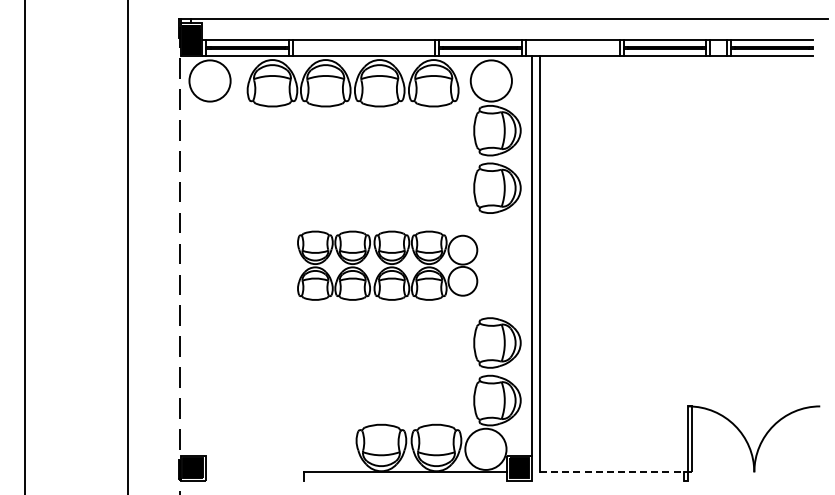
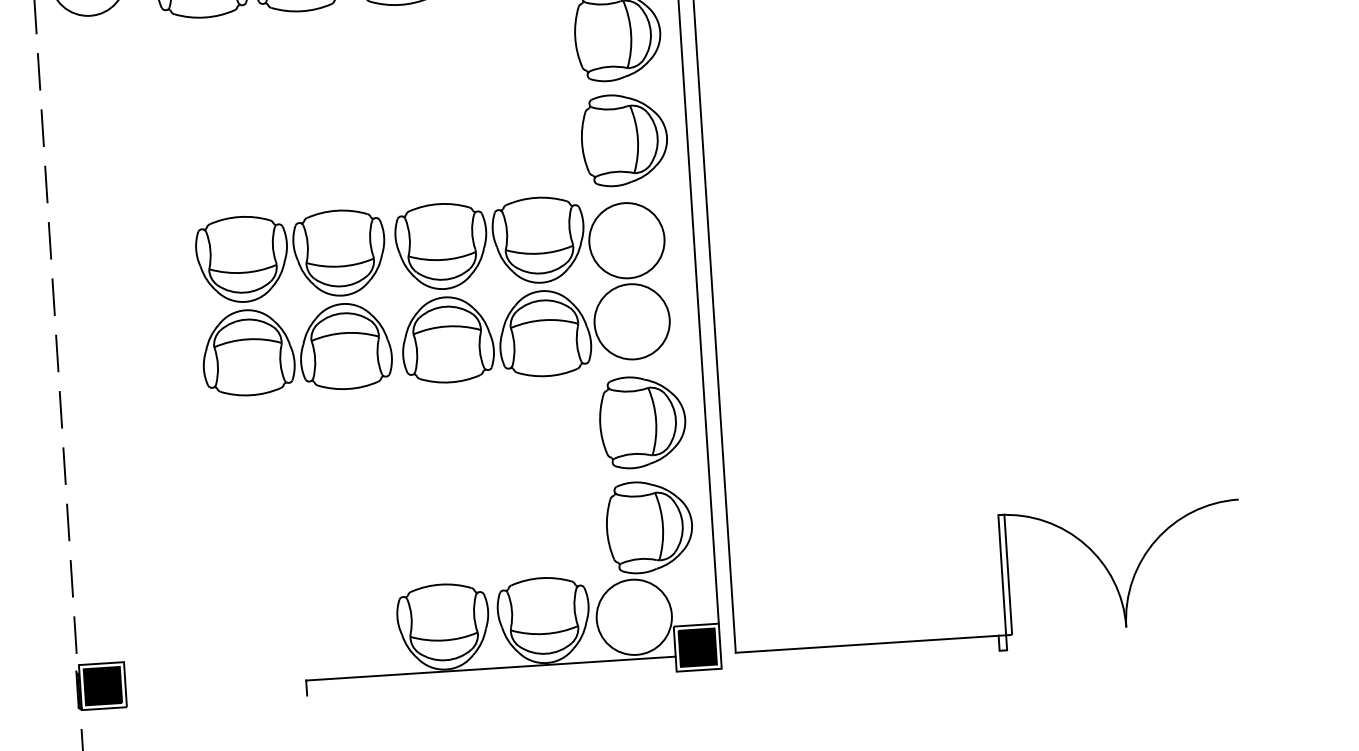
part: (387, 265) -> (433, 293), size x1.43
line: (612, 472) -> (867, 644), dashed -> solid

